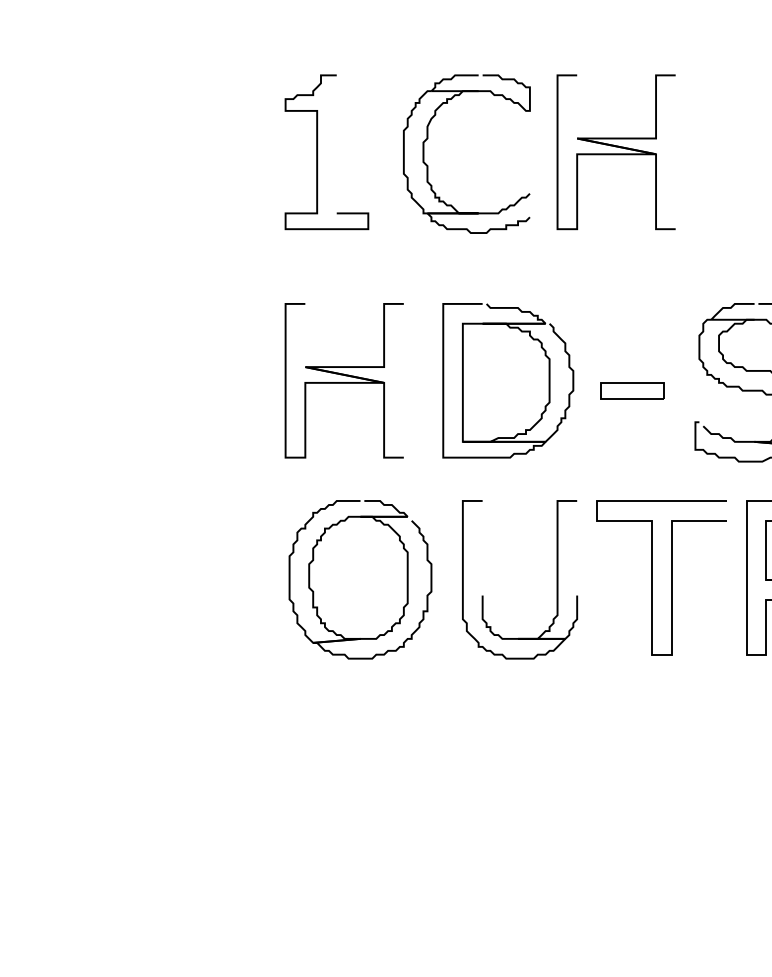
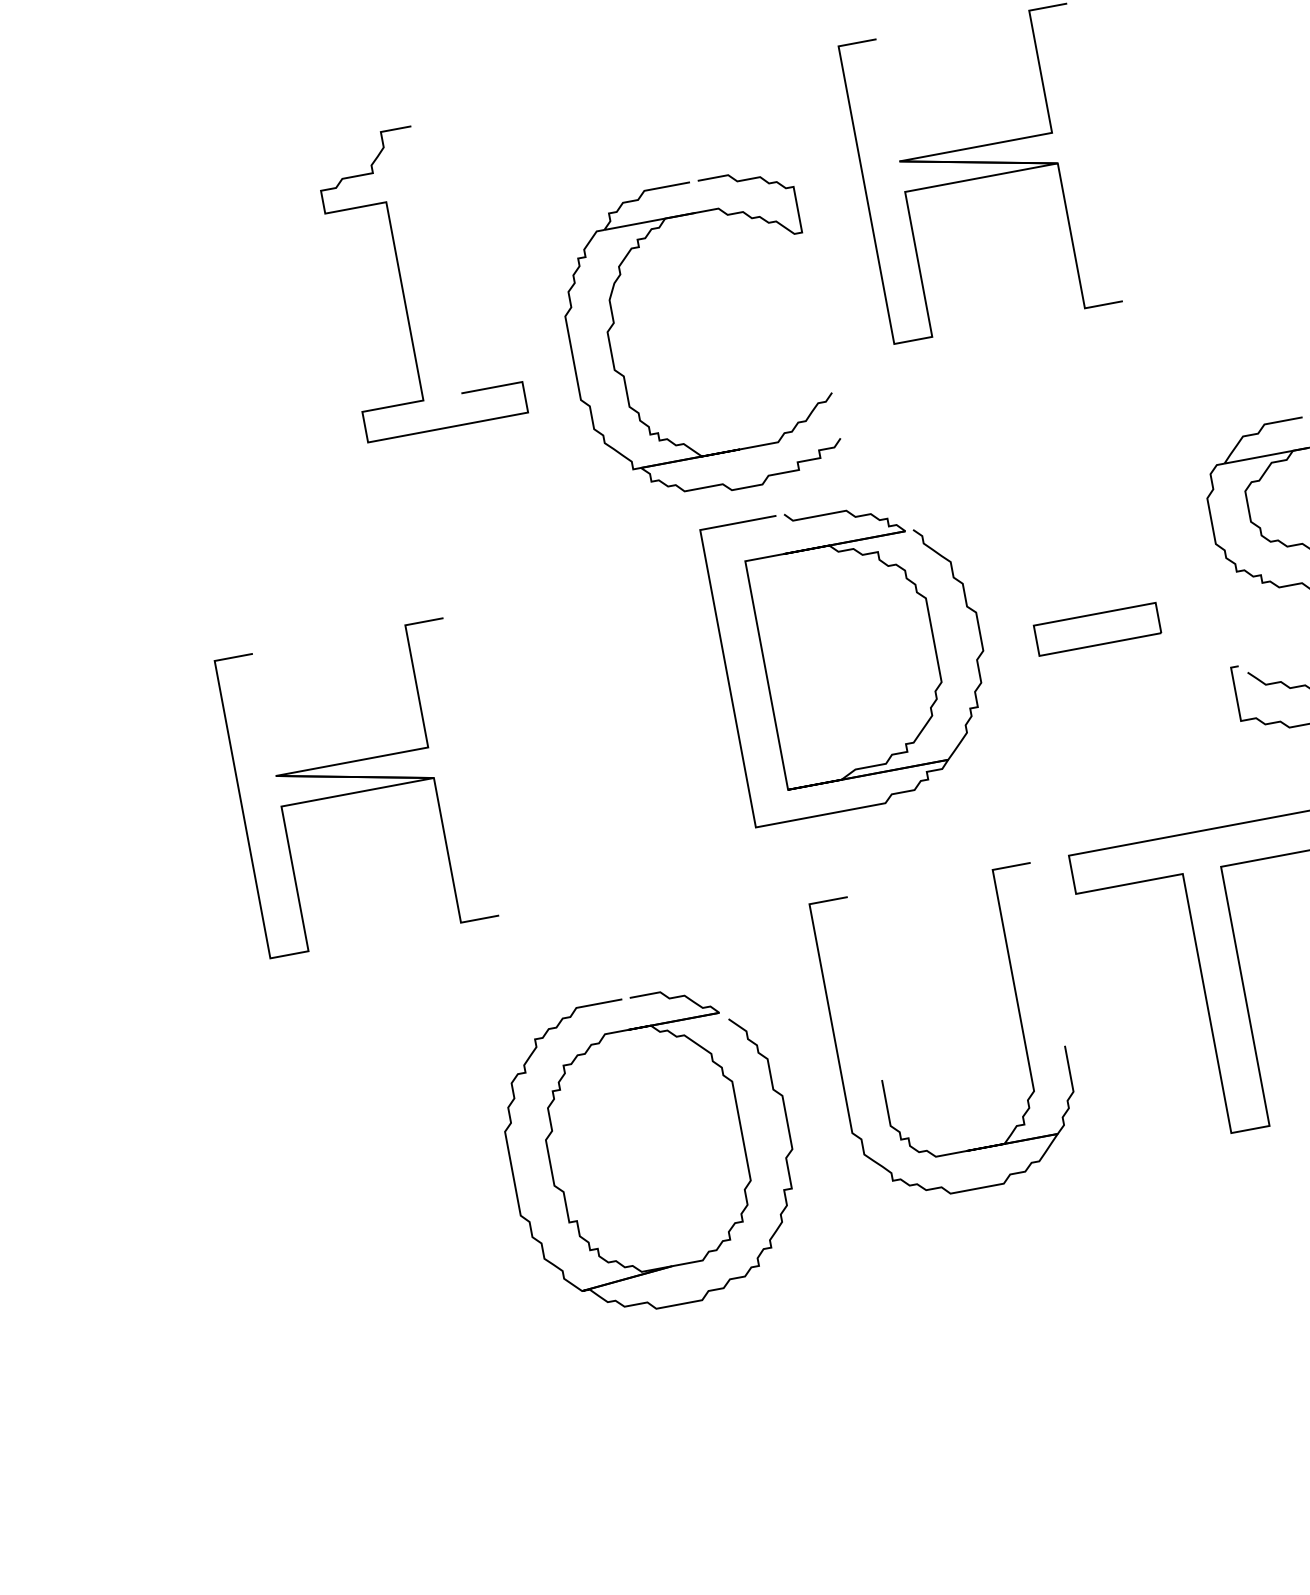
part: (428, 165) -> (625, 374), moved
part: (343, 380) -> (354, 788), moved
part: (360, 579) -> (650, 1151), moved

